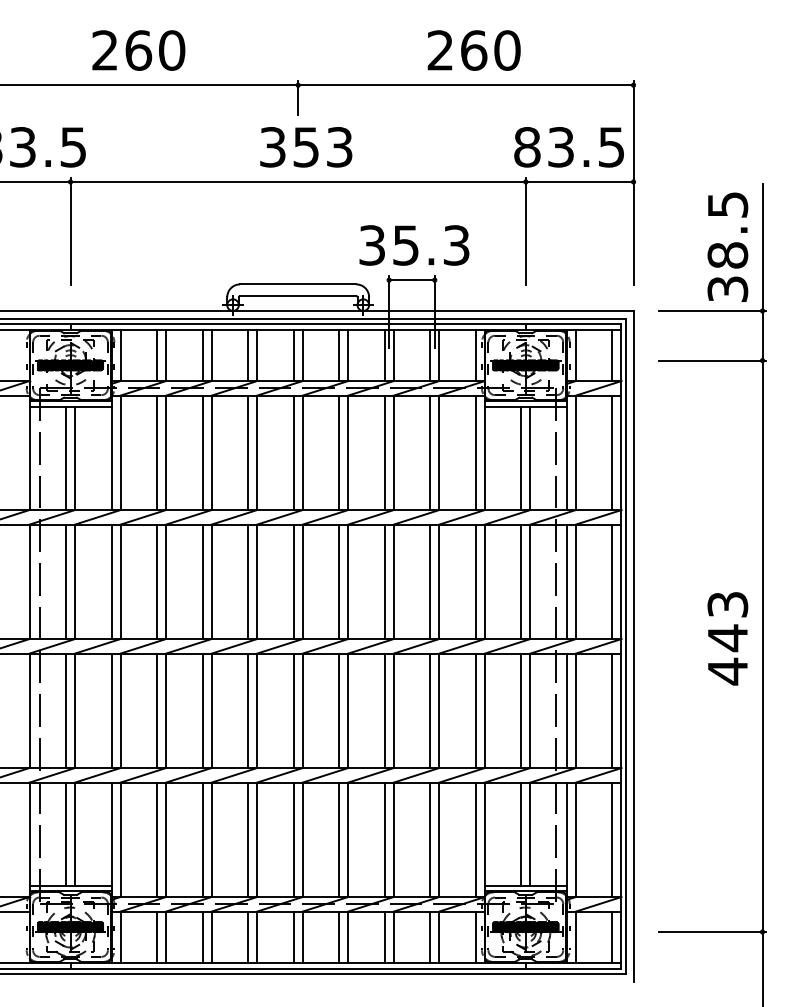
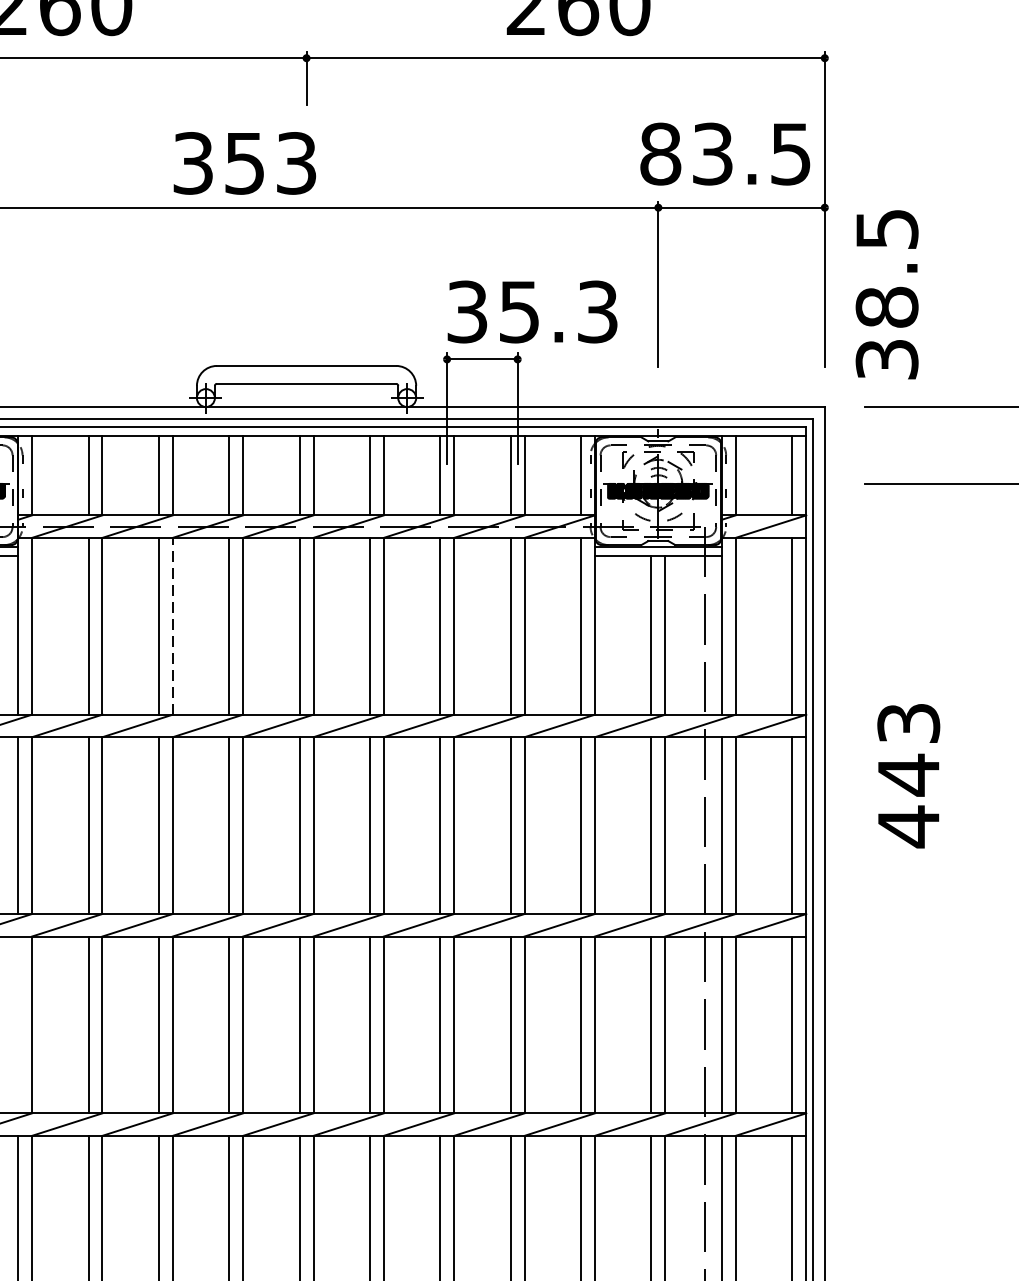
text: (306, 147) -> (245, 163), moved
text: (414, 245) -> (532, 312), moved
text: (727, 246) -> (886, 293), moved
line: (211, 452) -> (172, 625), solid -> dashed
text: (727, 638) -> (908, 775), moved
line: (111, 710) -> (18, 1024), removed

